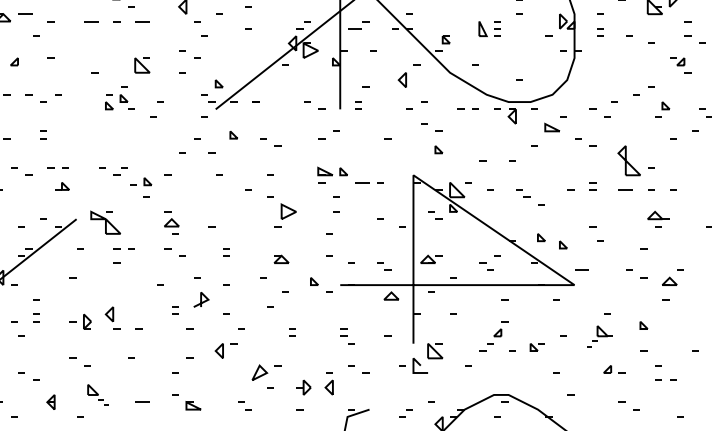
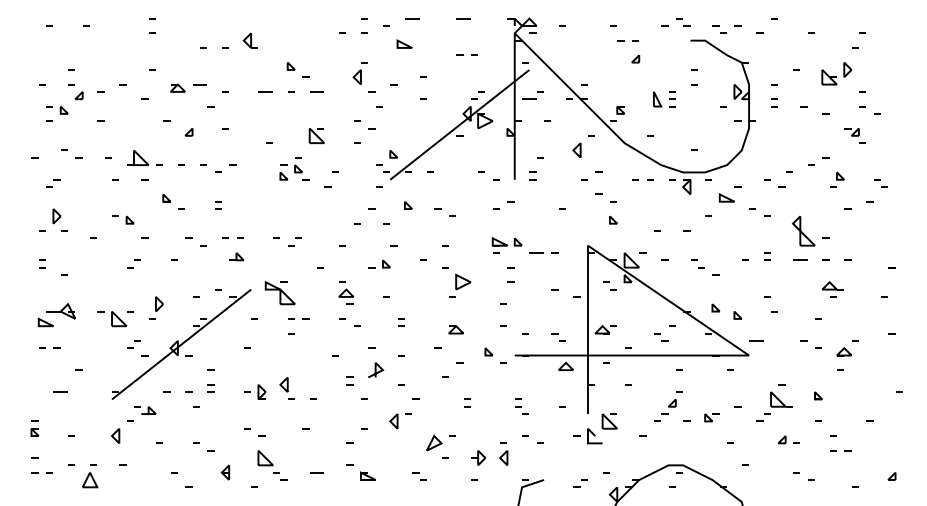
part: (140, 181) -> (379, 263), moved
part: (599, 336) -> (774, 406), size x1.43
part: (97, 395) -> (272, 465), size x1.43

